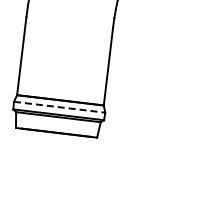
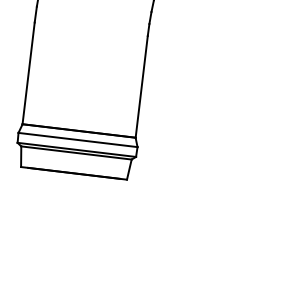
line: (59, 107) -> (77, 140), dashed -> solid

